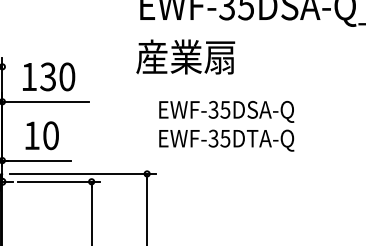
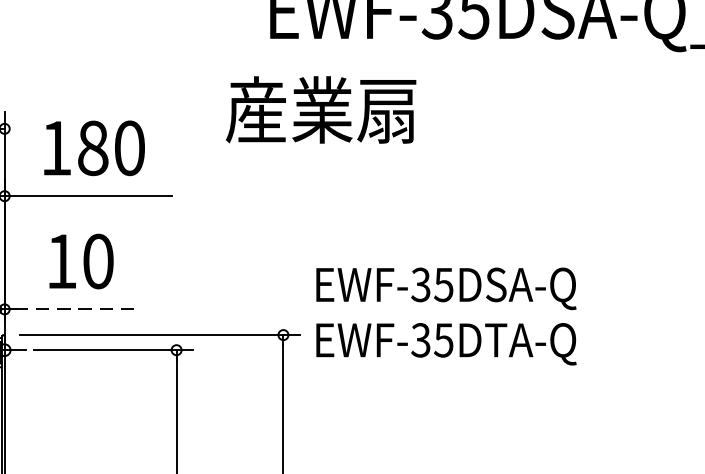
text: (185, 56) -> (320, 108), moved
text: (48, 76) -> (93, 147), 130 -> 180
text: (226, 126) -> (445, 316), moved
line: (39, 160) -> (76, 309), solid -> dashed

